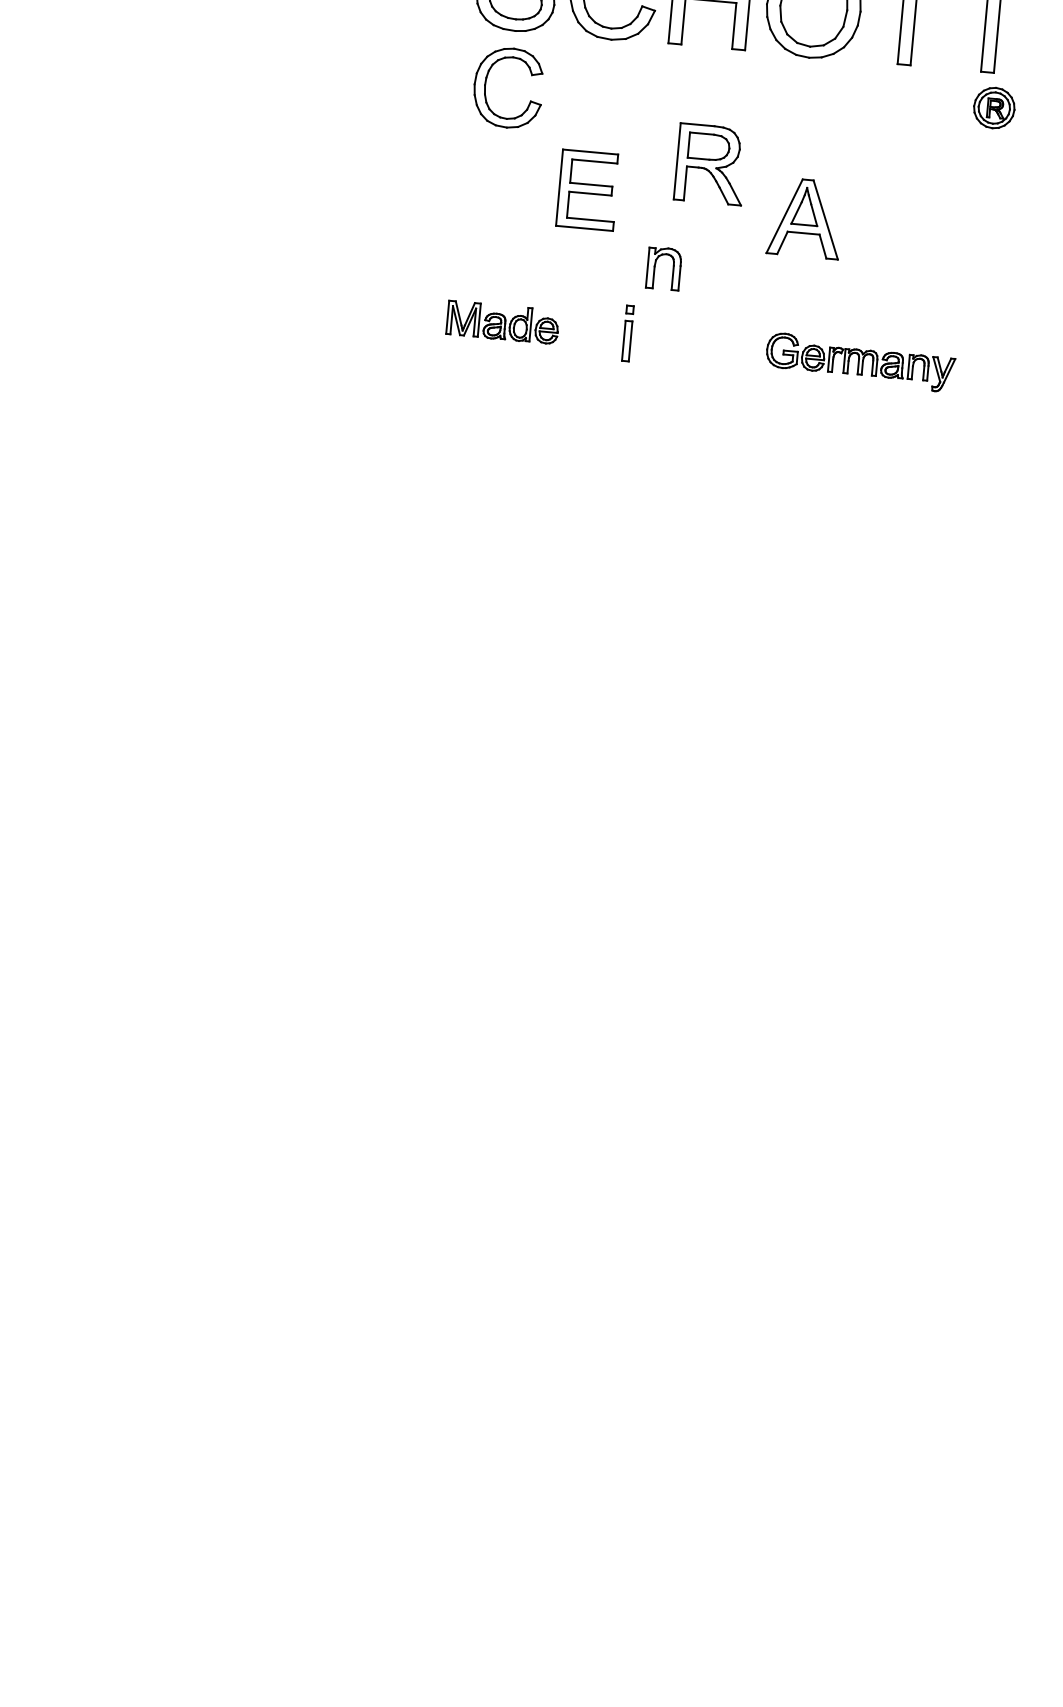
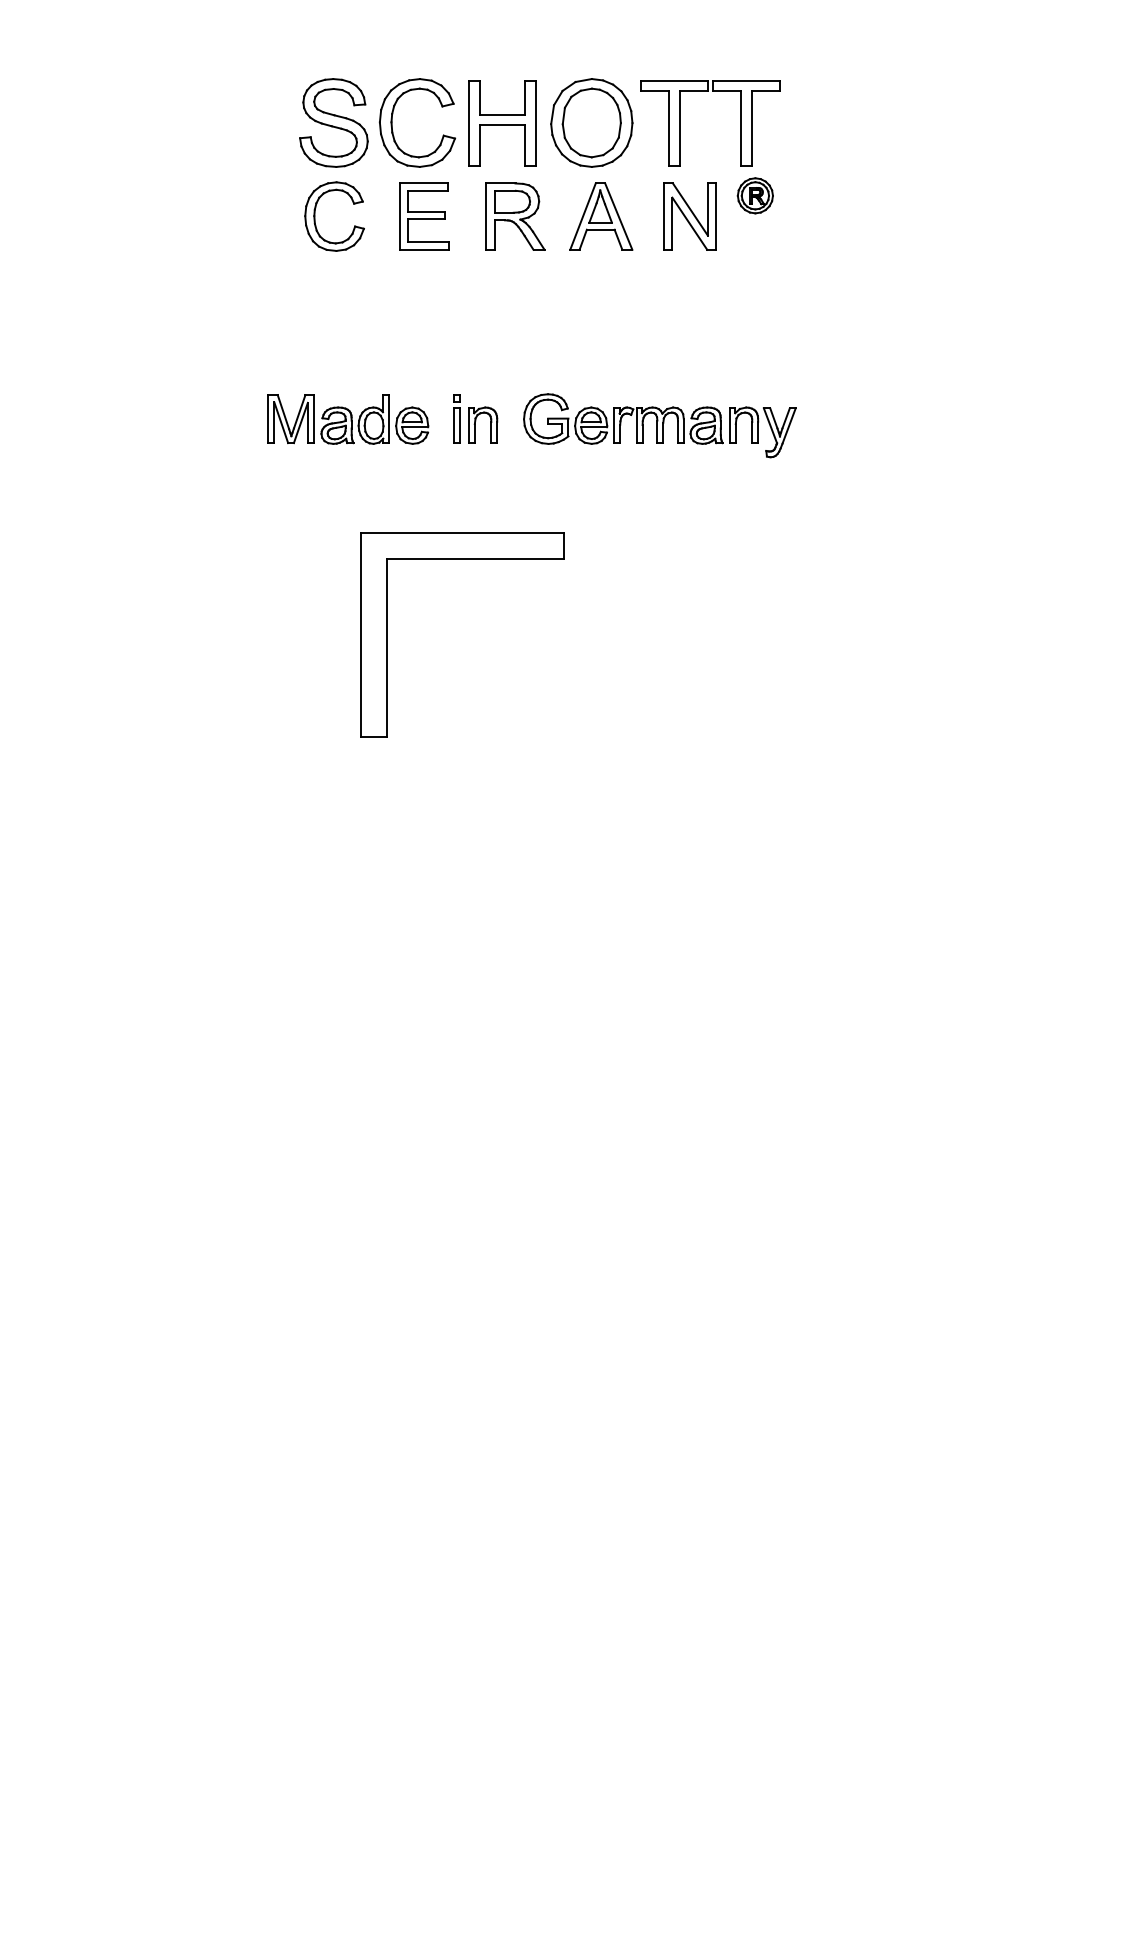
part: (916, 124) -> (689, 216), added
part: (711, 164) -> (515, 216), moved
part: (588, 190) -> (424, 216), moved
part: (805, 218) -> (601, 216), moved
part: (672, 268) -> (490, 424), moved
part: (503, 322) -> (348, 419), size x1.67
part: (860, 362) -> (659, 425), size x1.67
part: (619, 495) -> (462, 559), added

